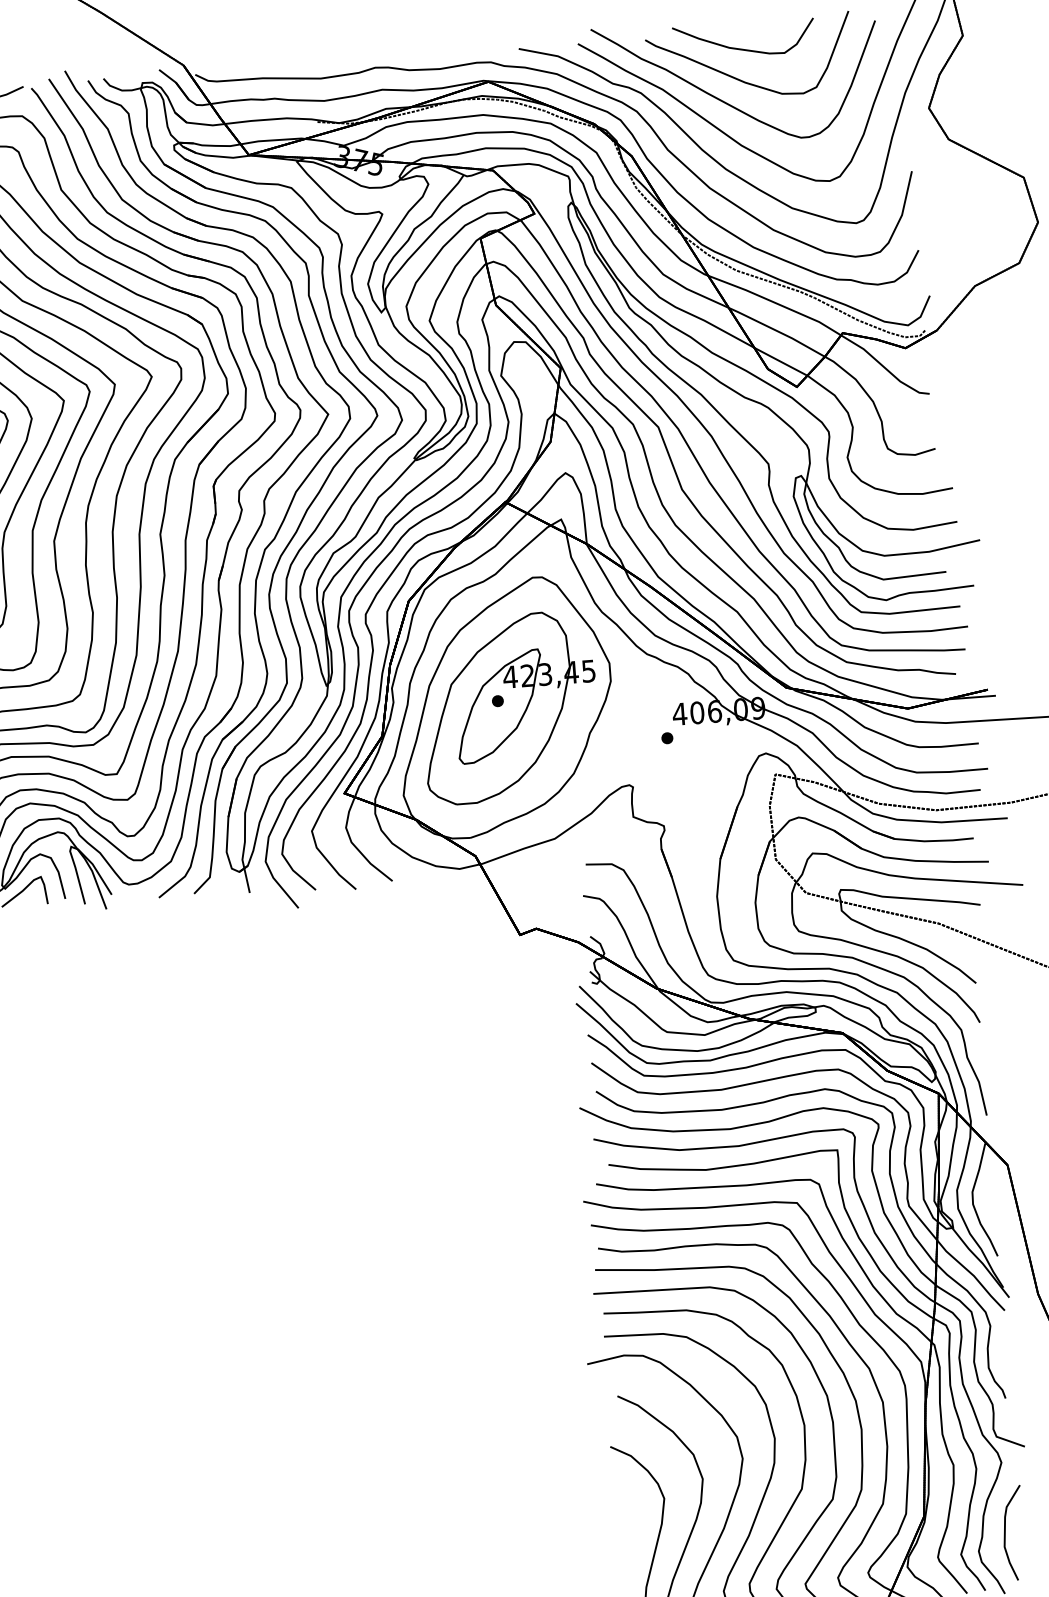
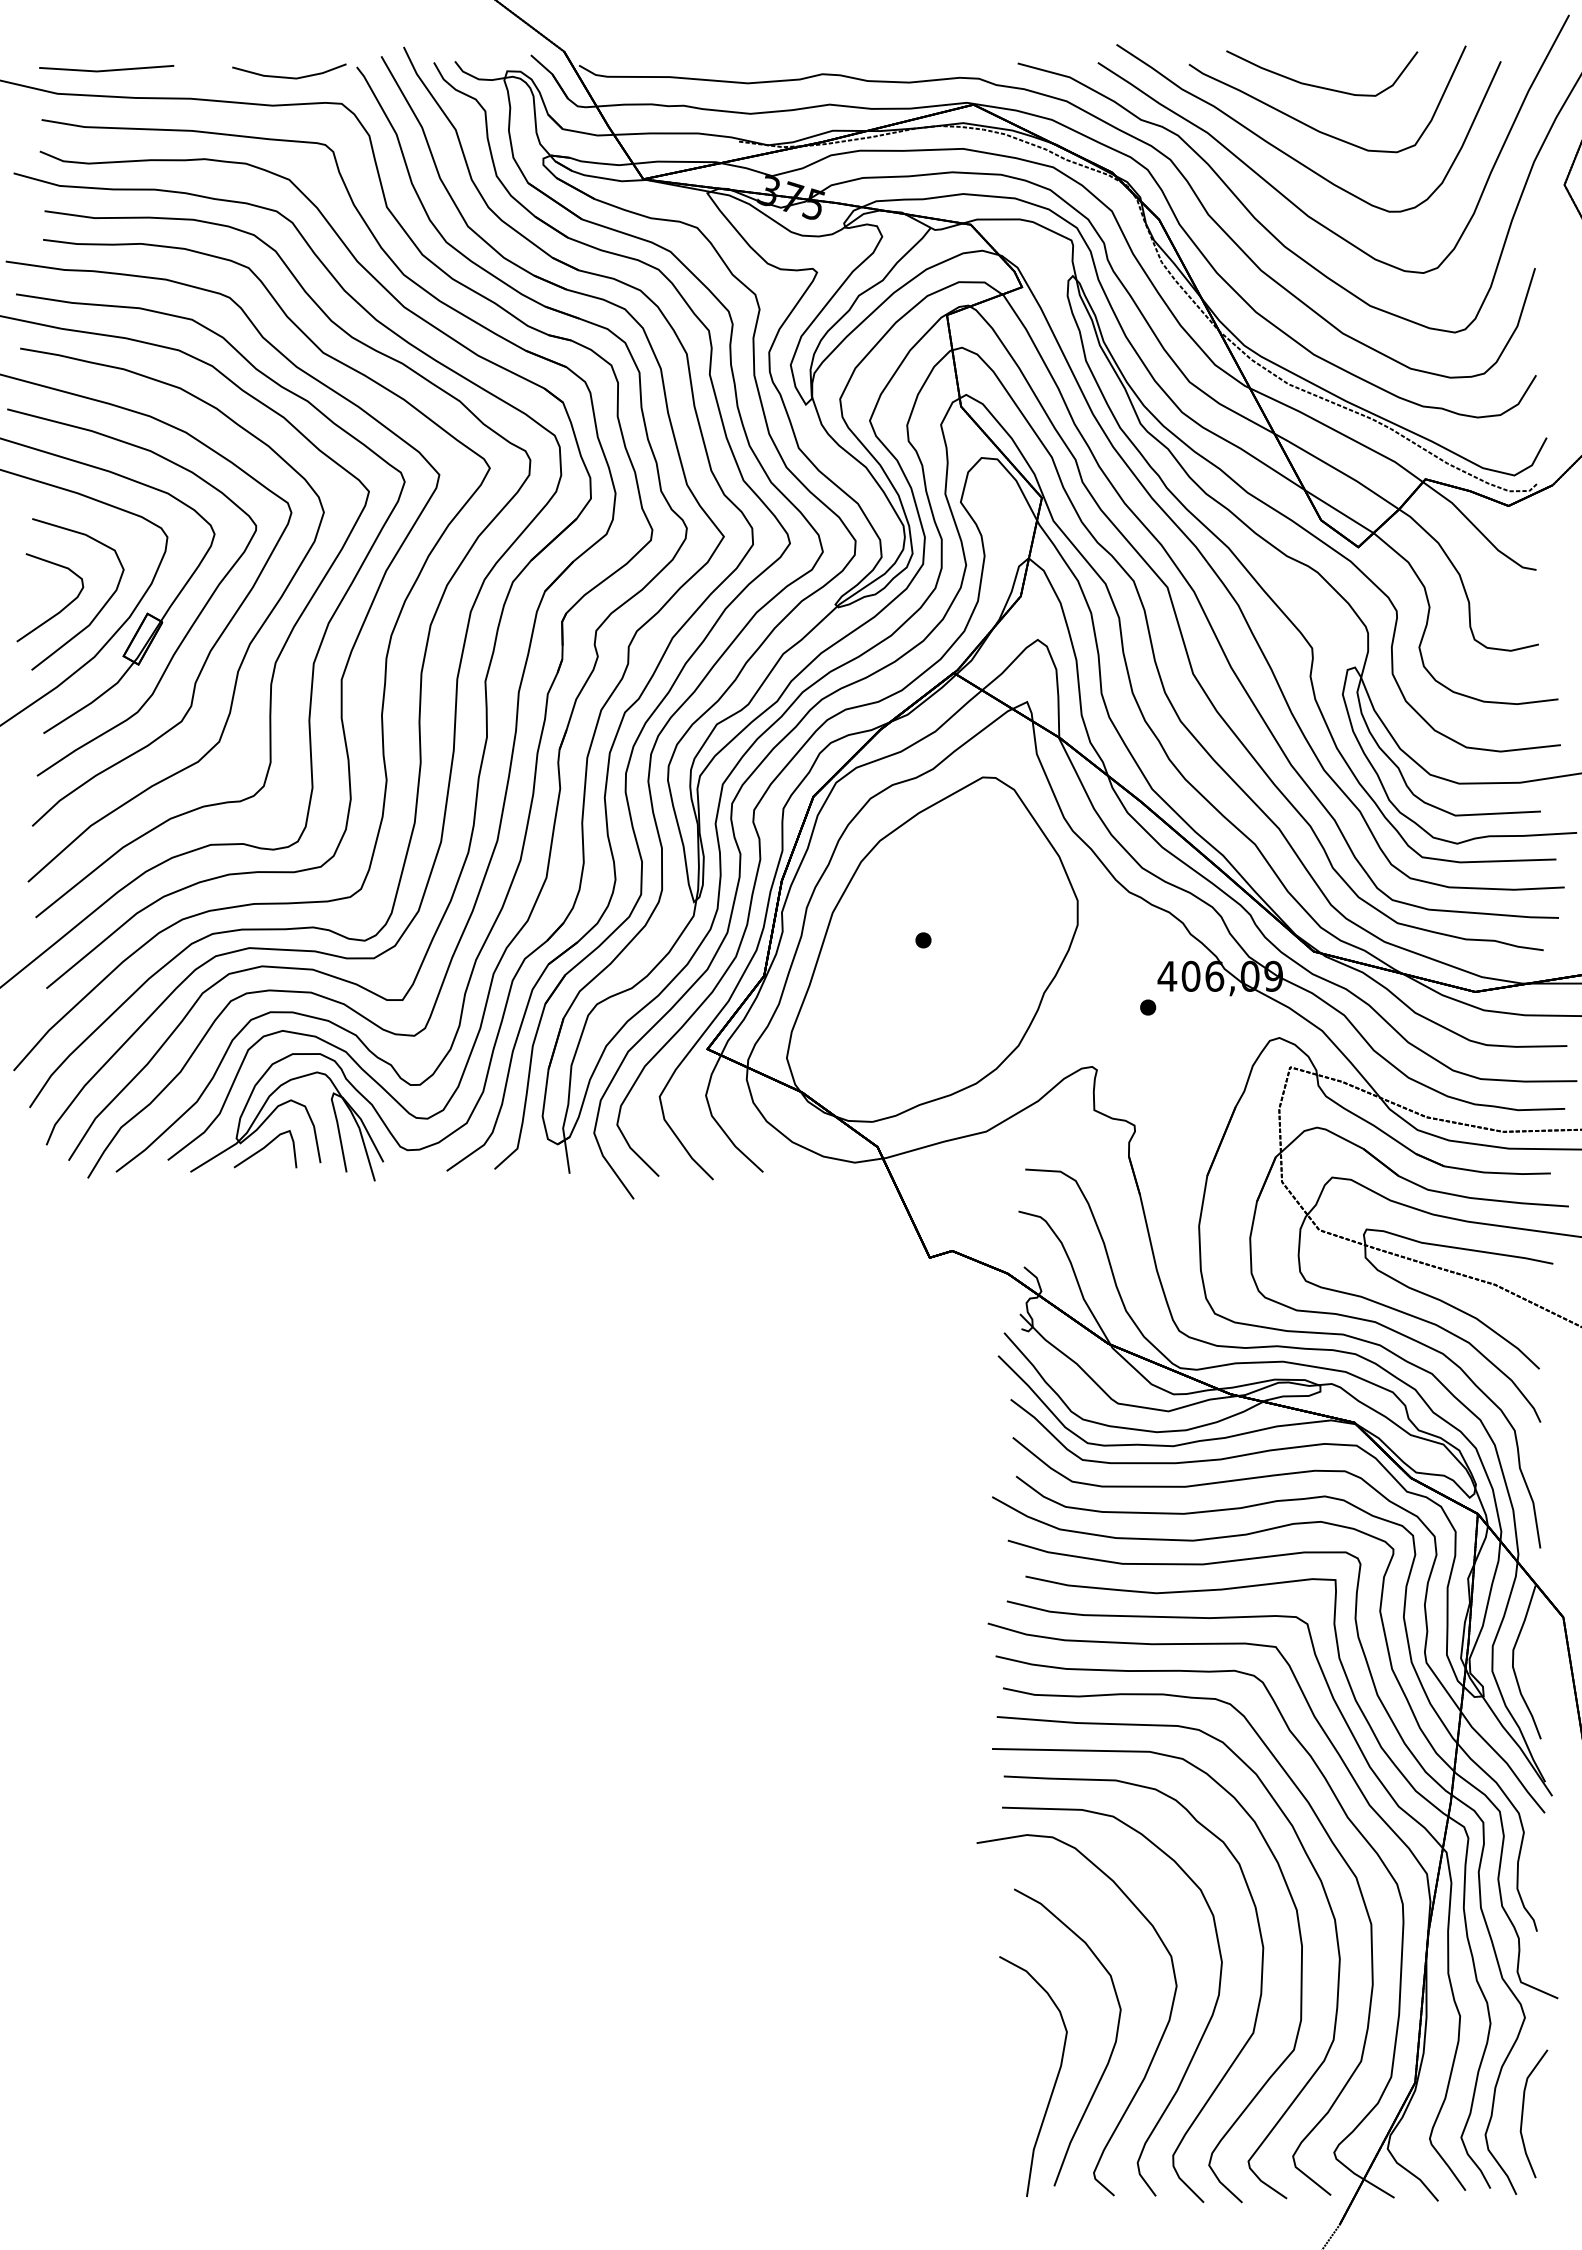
part: (509, 707) -> (938, 950), removed

